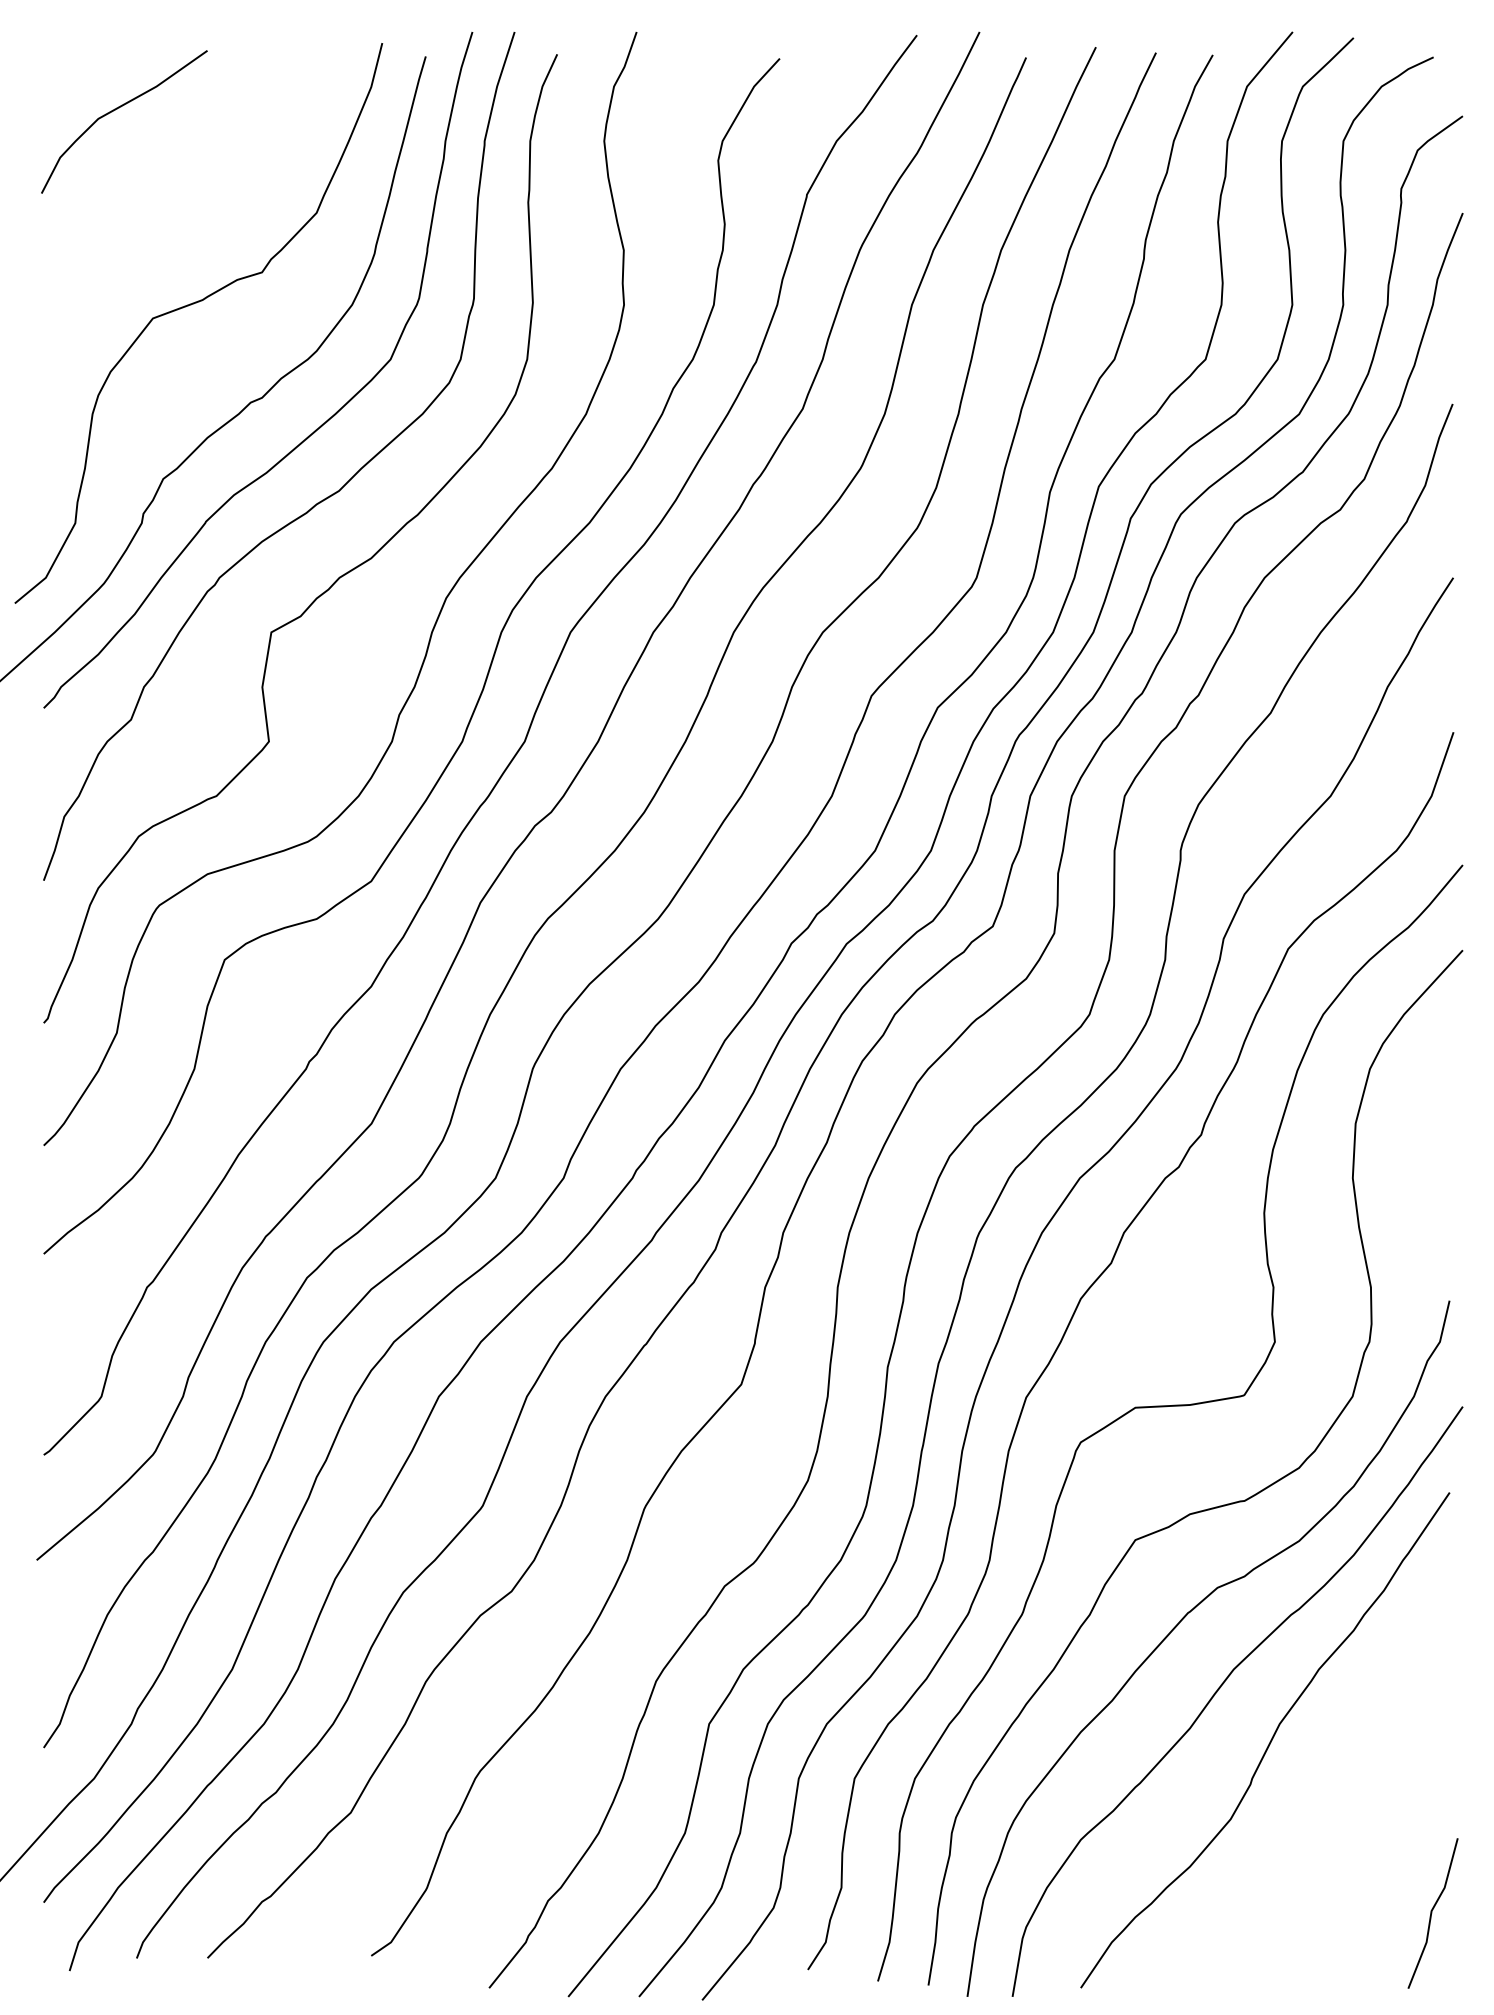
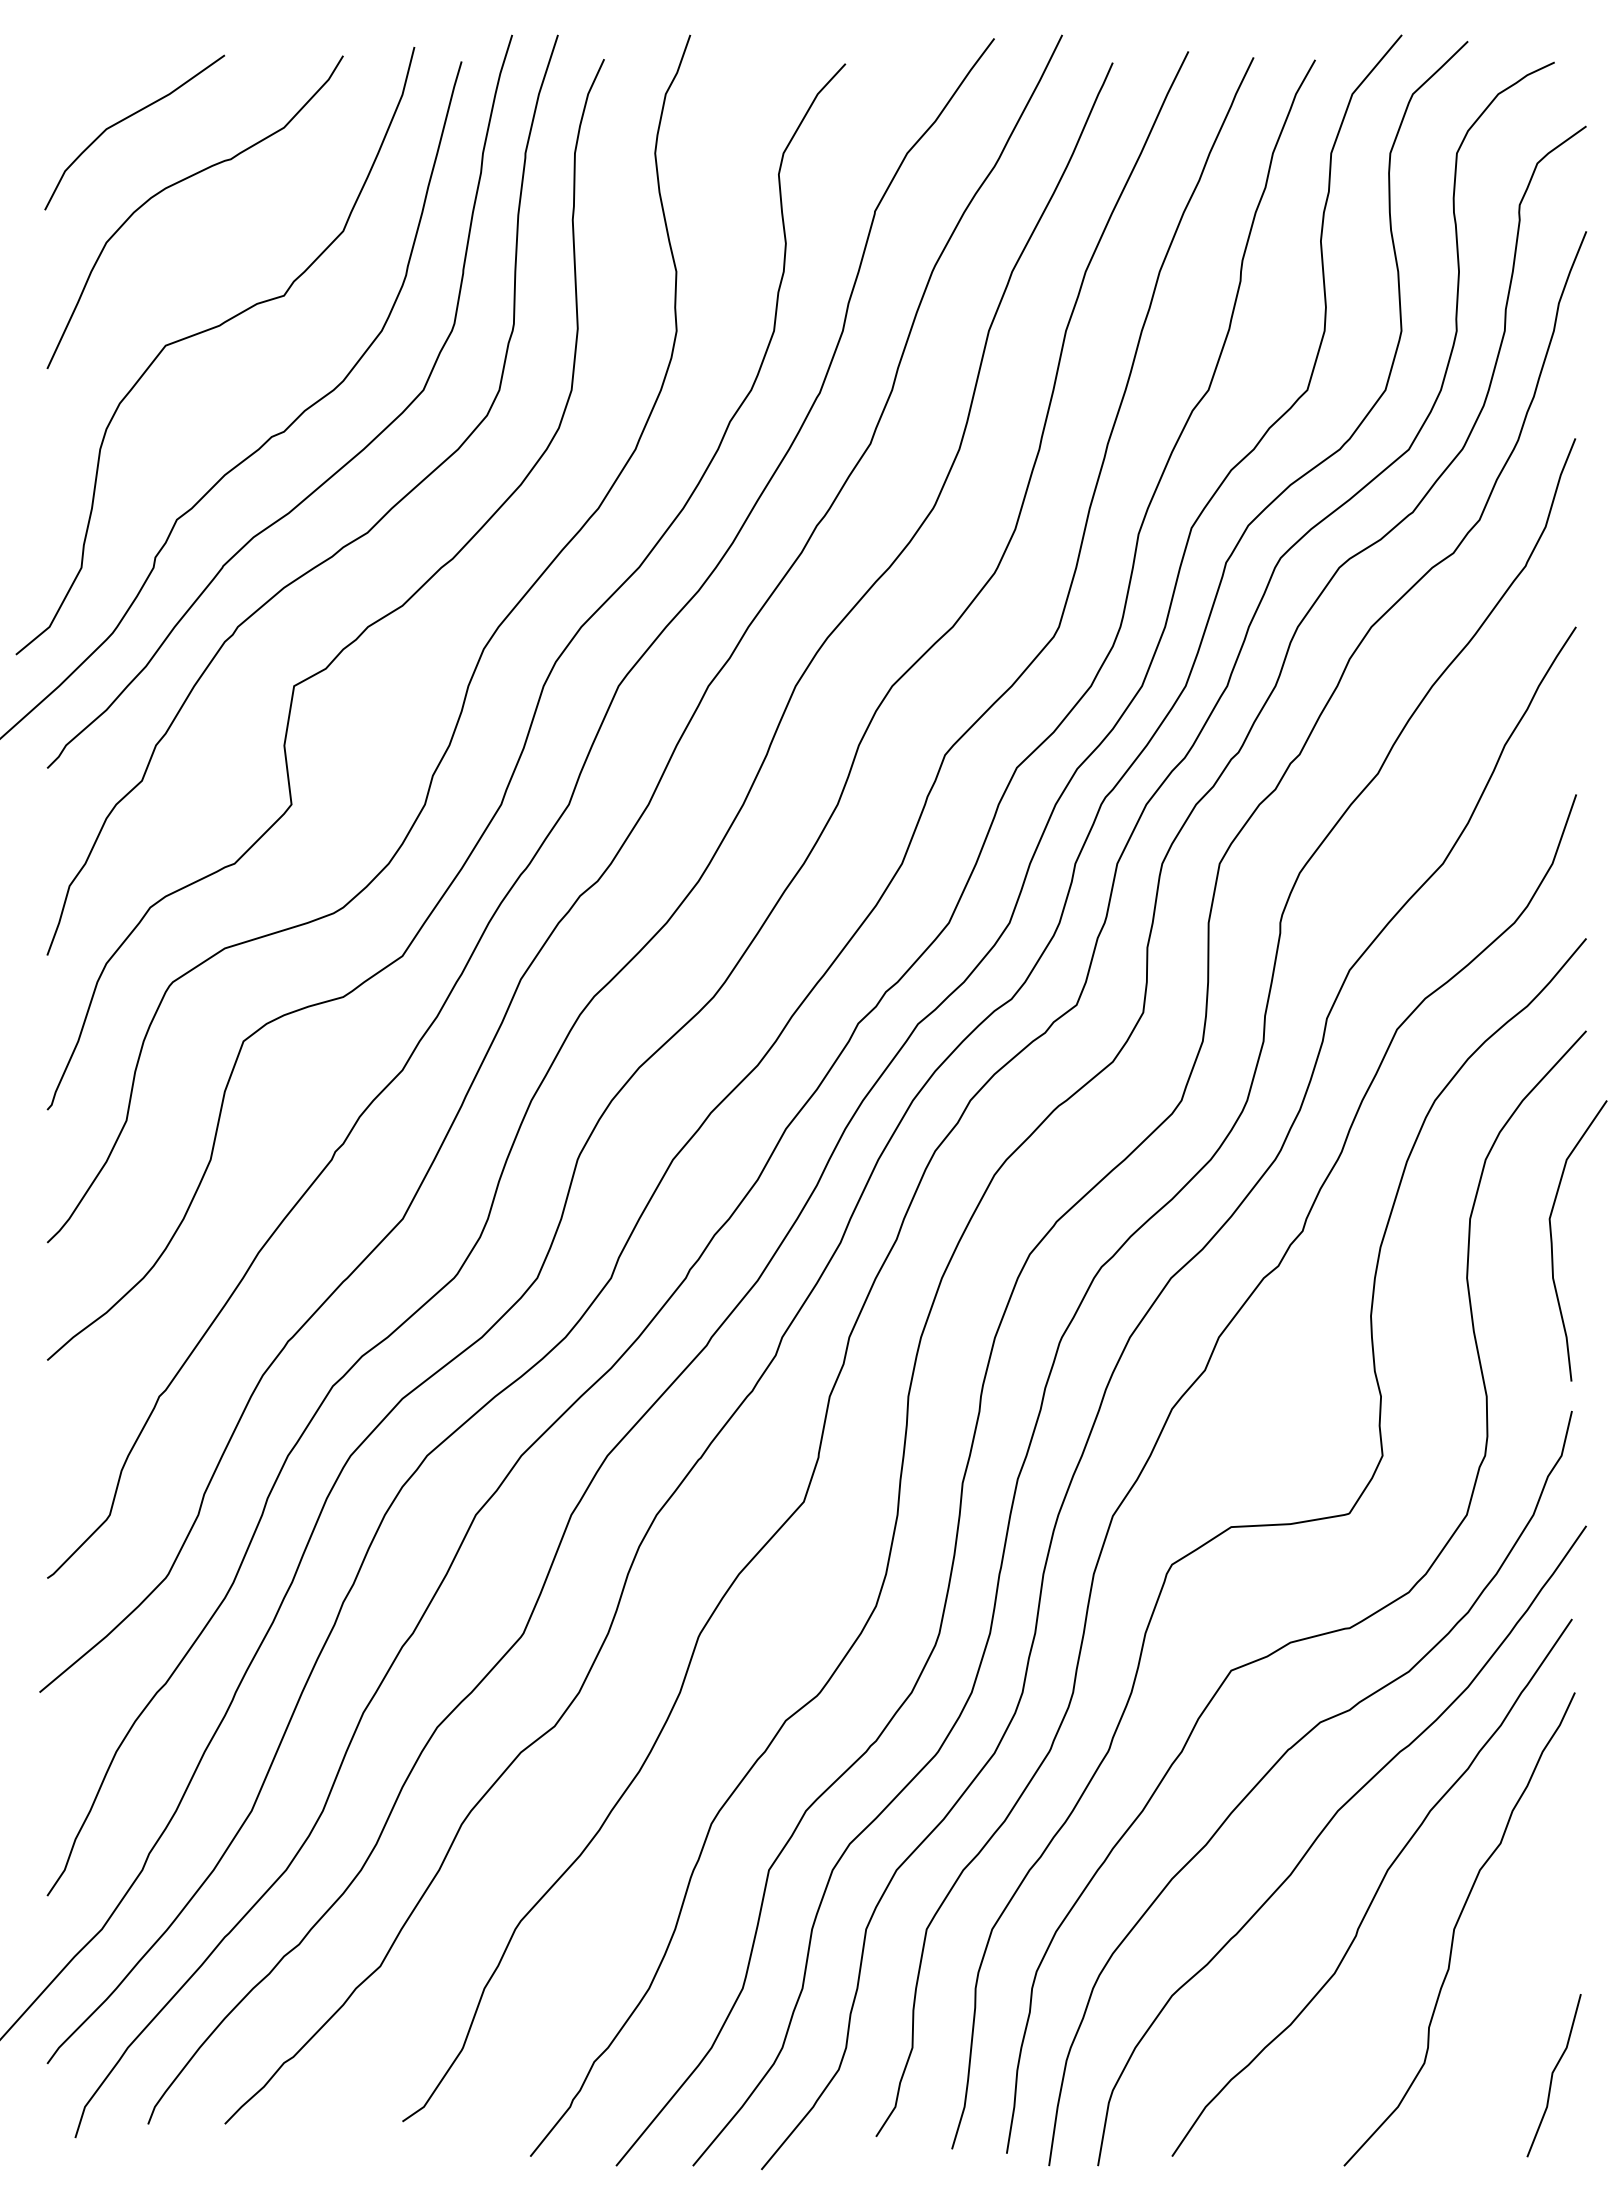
curve: (166, 168) -> (180, 182), added
curve: (1431, 1143) -> (1552, 1240), added
curve: (1342, 1778) -> (1455, 1929), added

